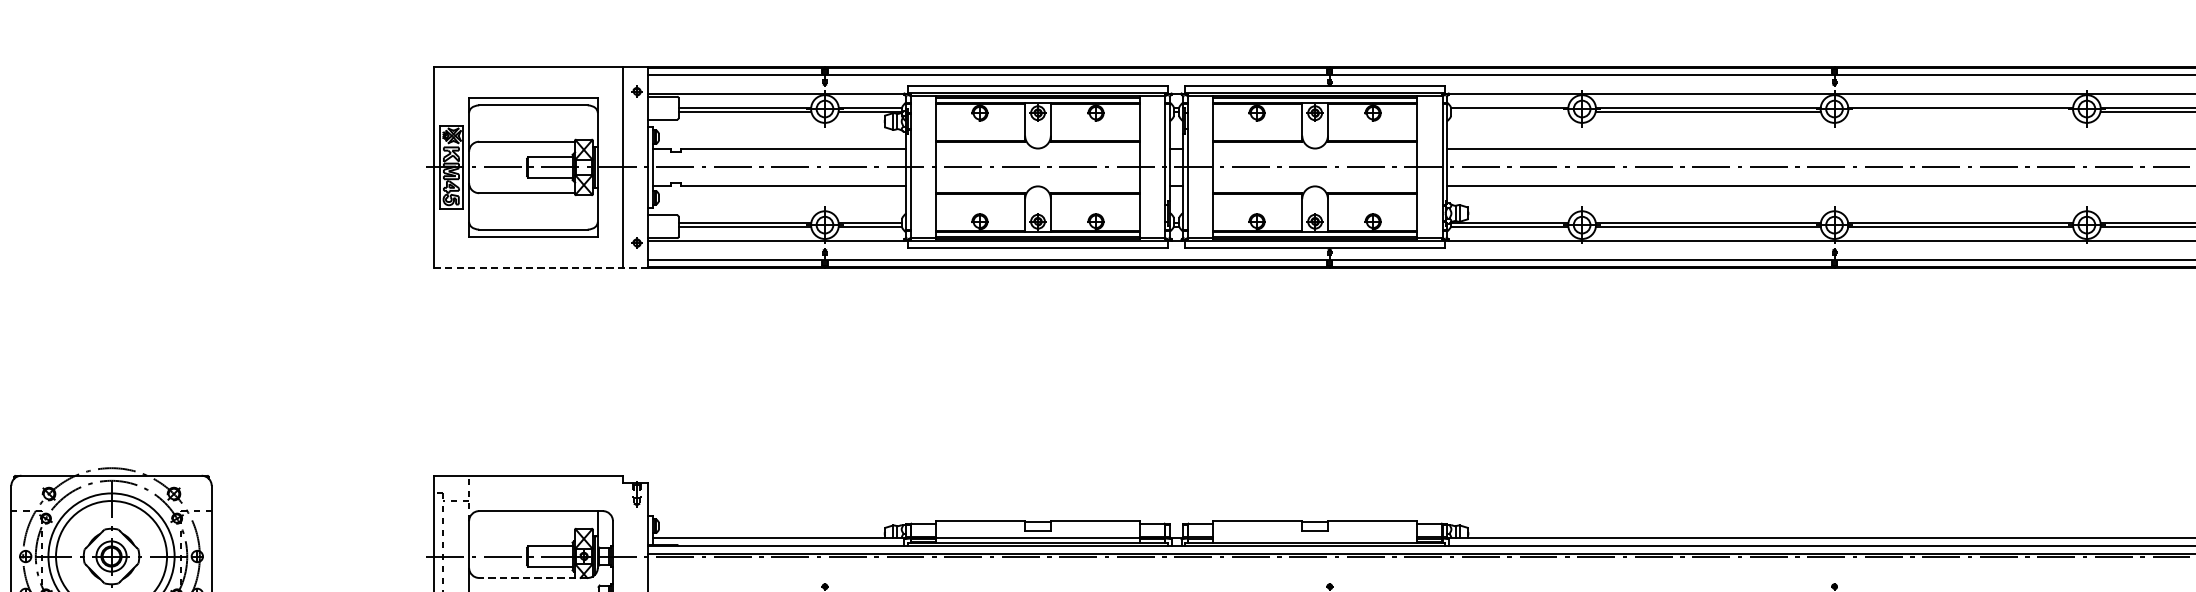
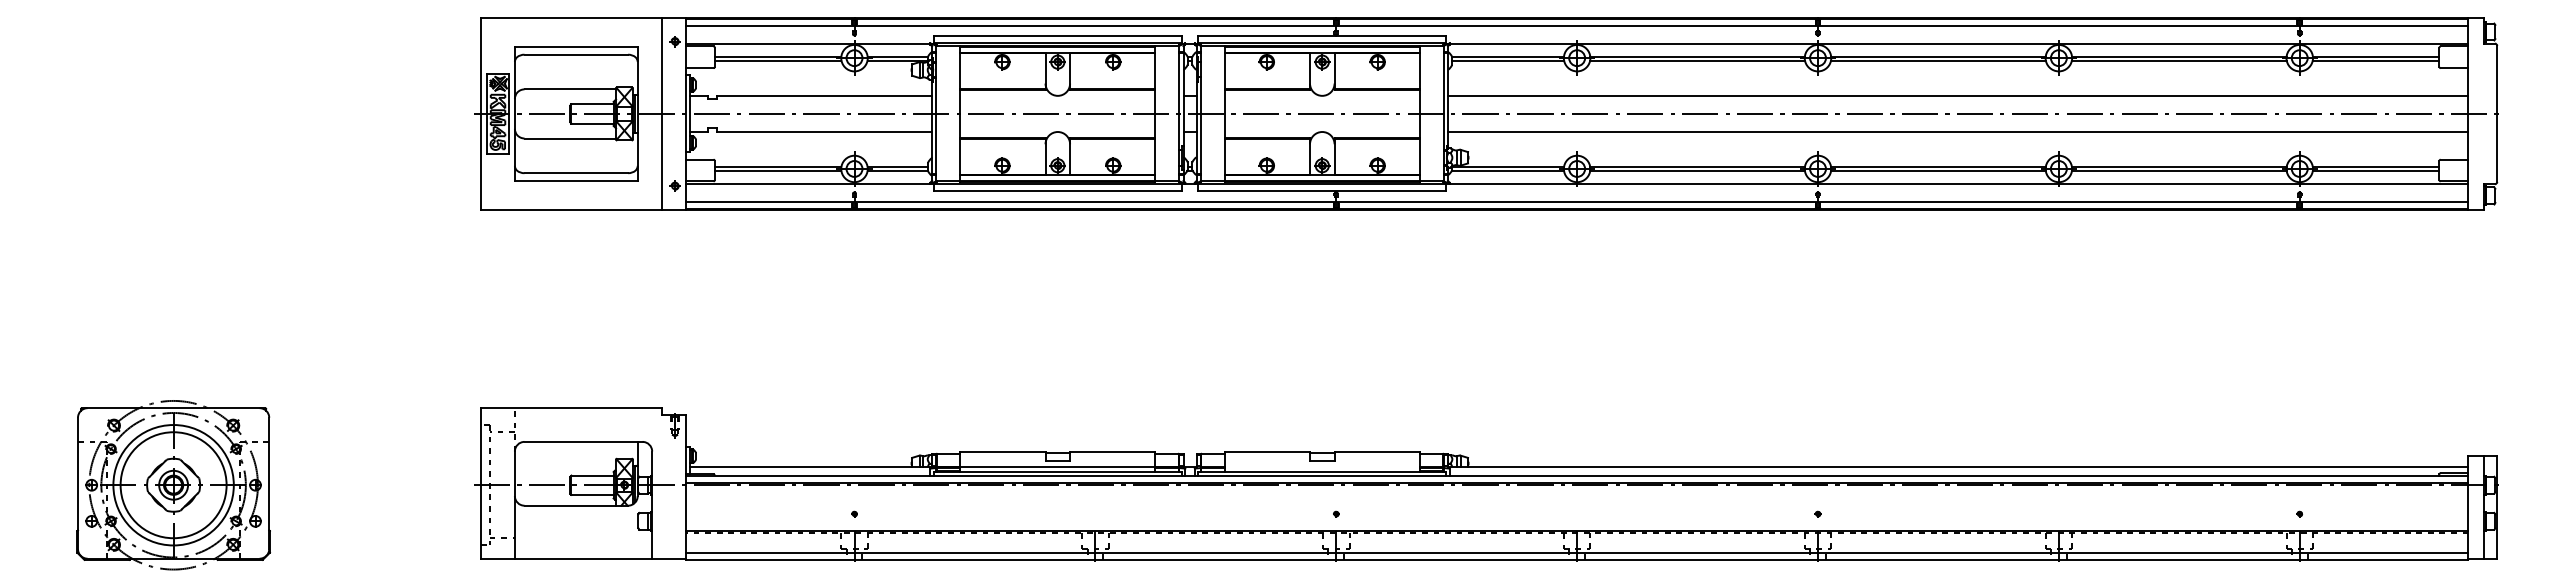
line: (1510, 111) -> (1508, 60), added
line: (1960, 111) -> (1938, 60), added
line: (541, 267) -> (583, 209), dashed -> solid
line: (533, 577) -> (576, 505), dashed -> solid

